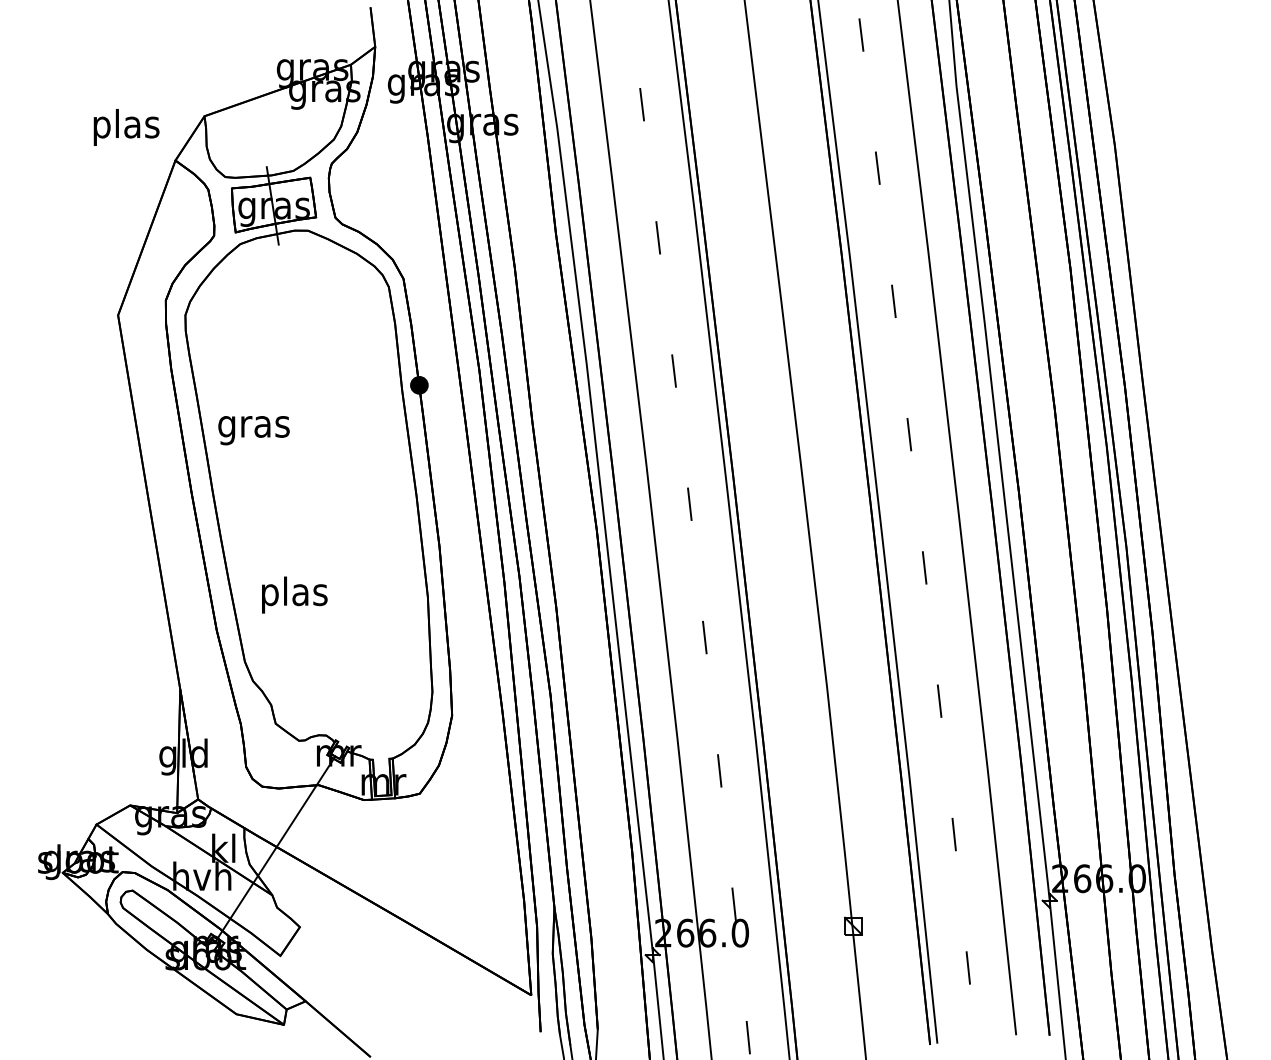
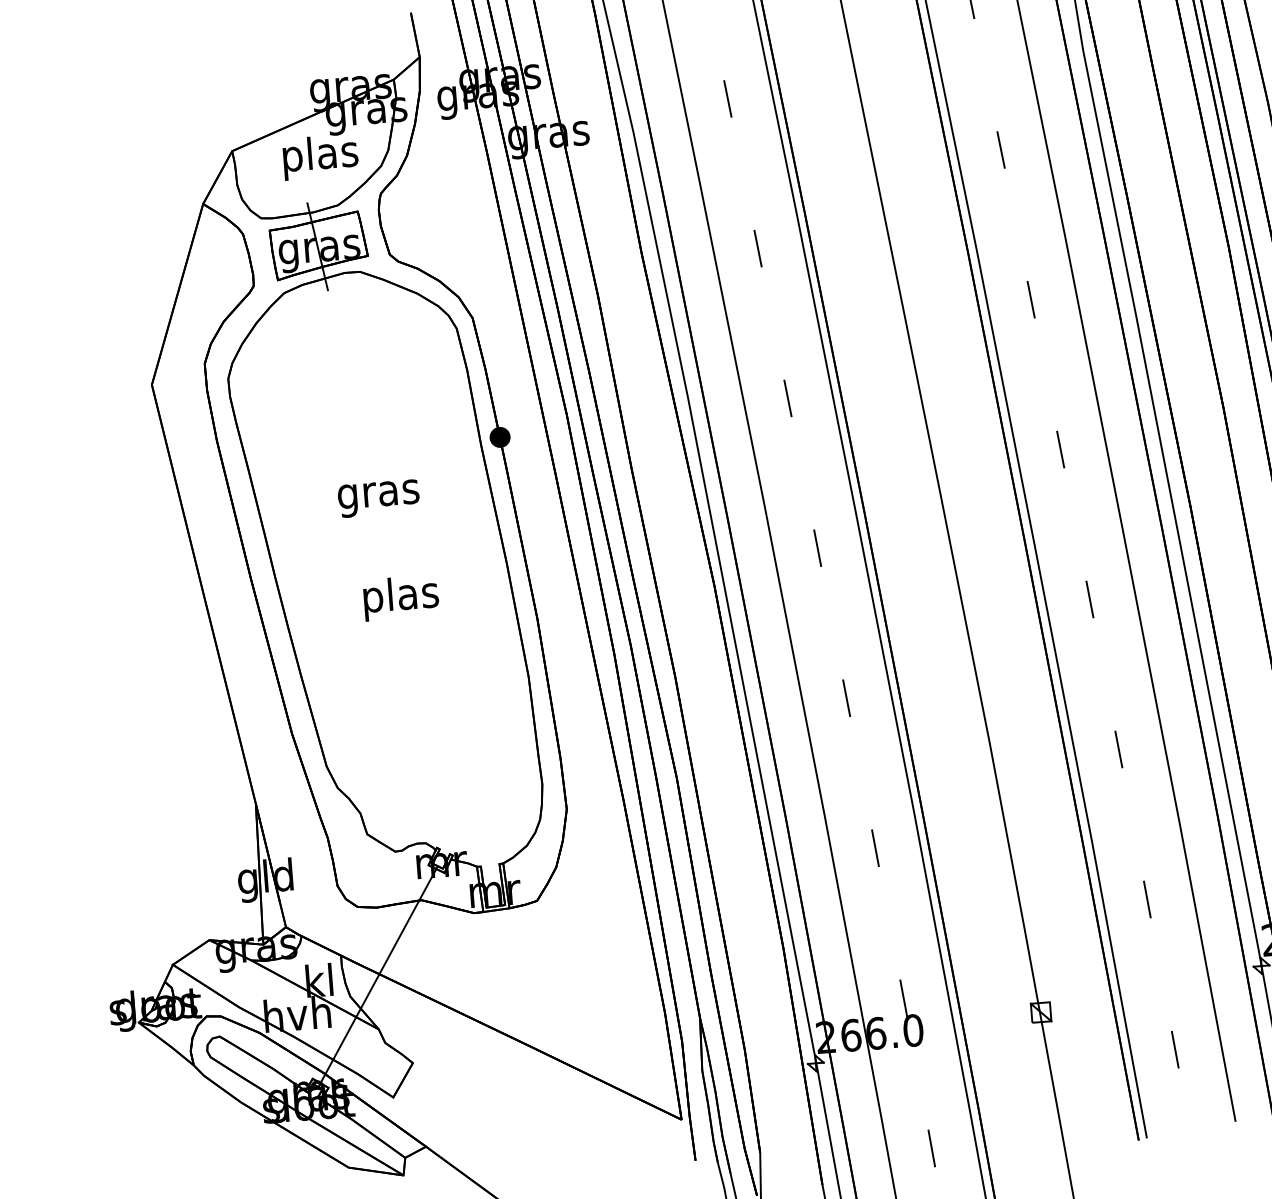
text: (126, 127) -> (320, 157), moved
text: (253, 430) -> (378, 498), moved
text: (294, 594) -> (400, 597), moved

